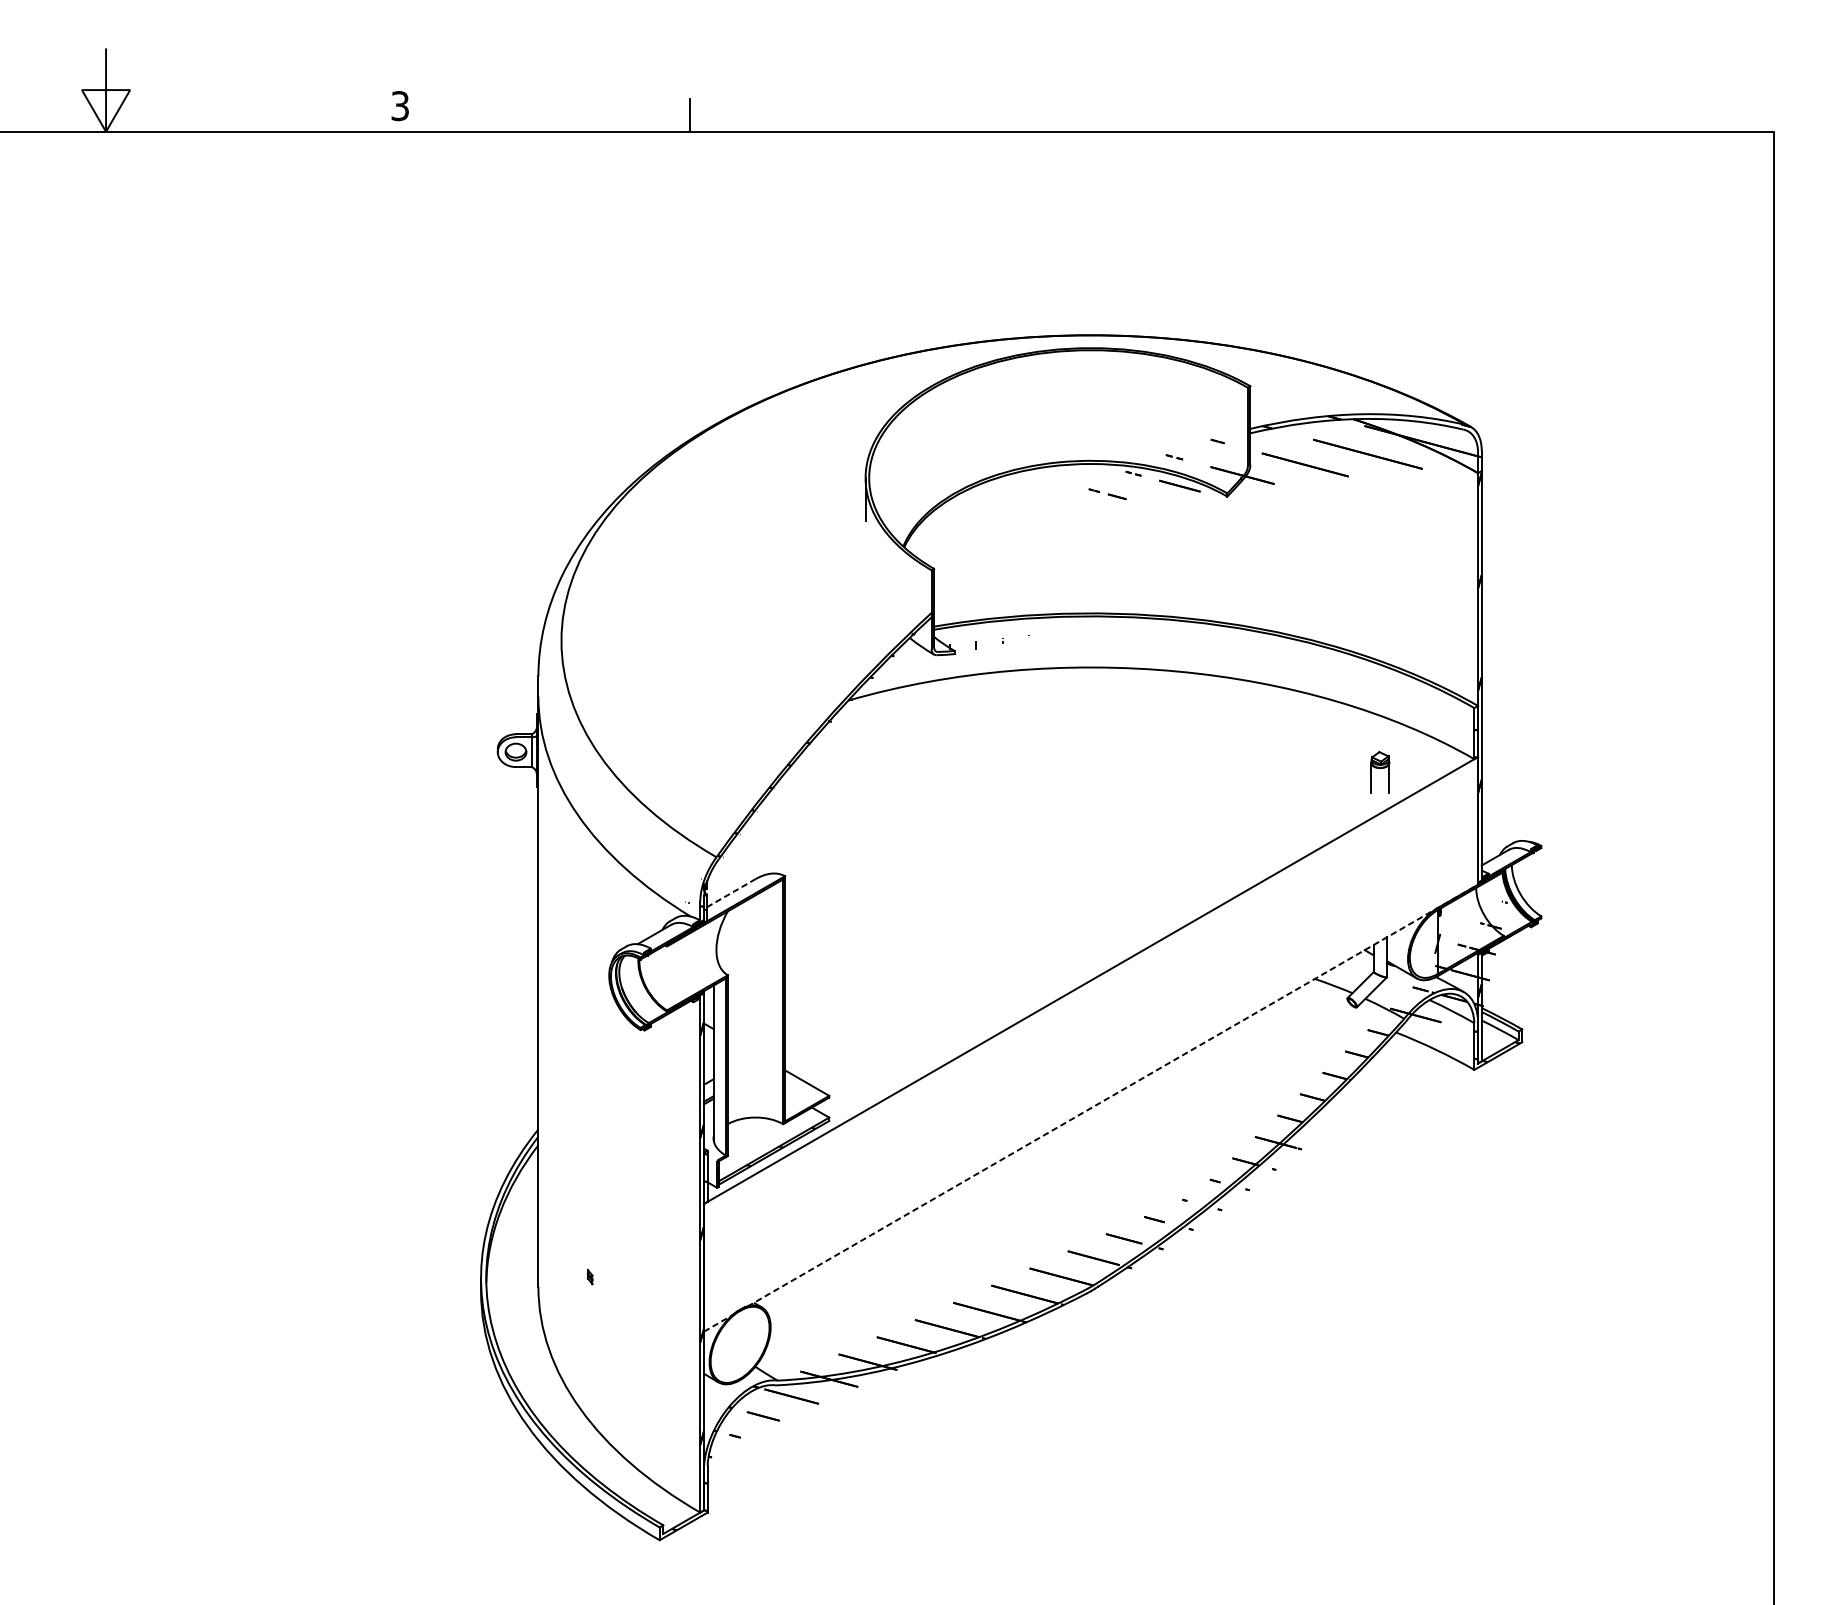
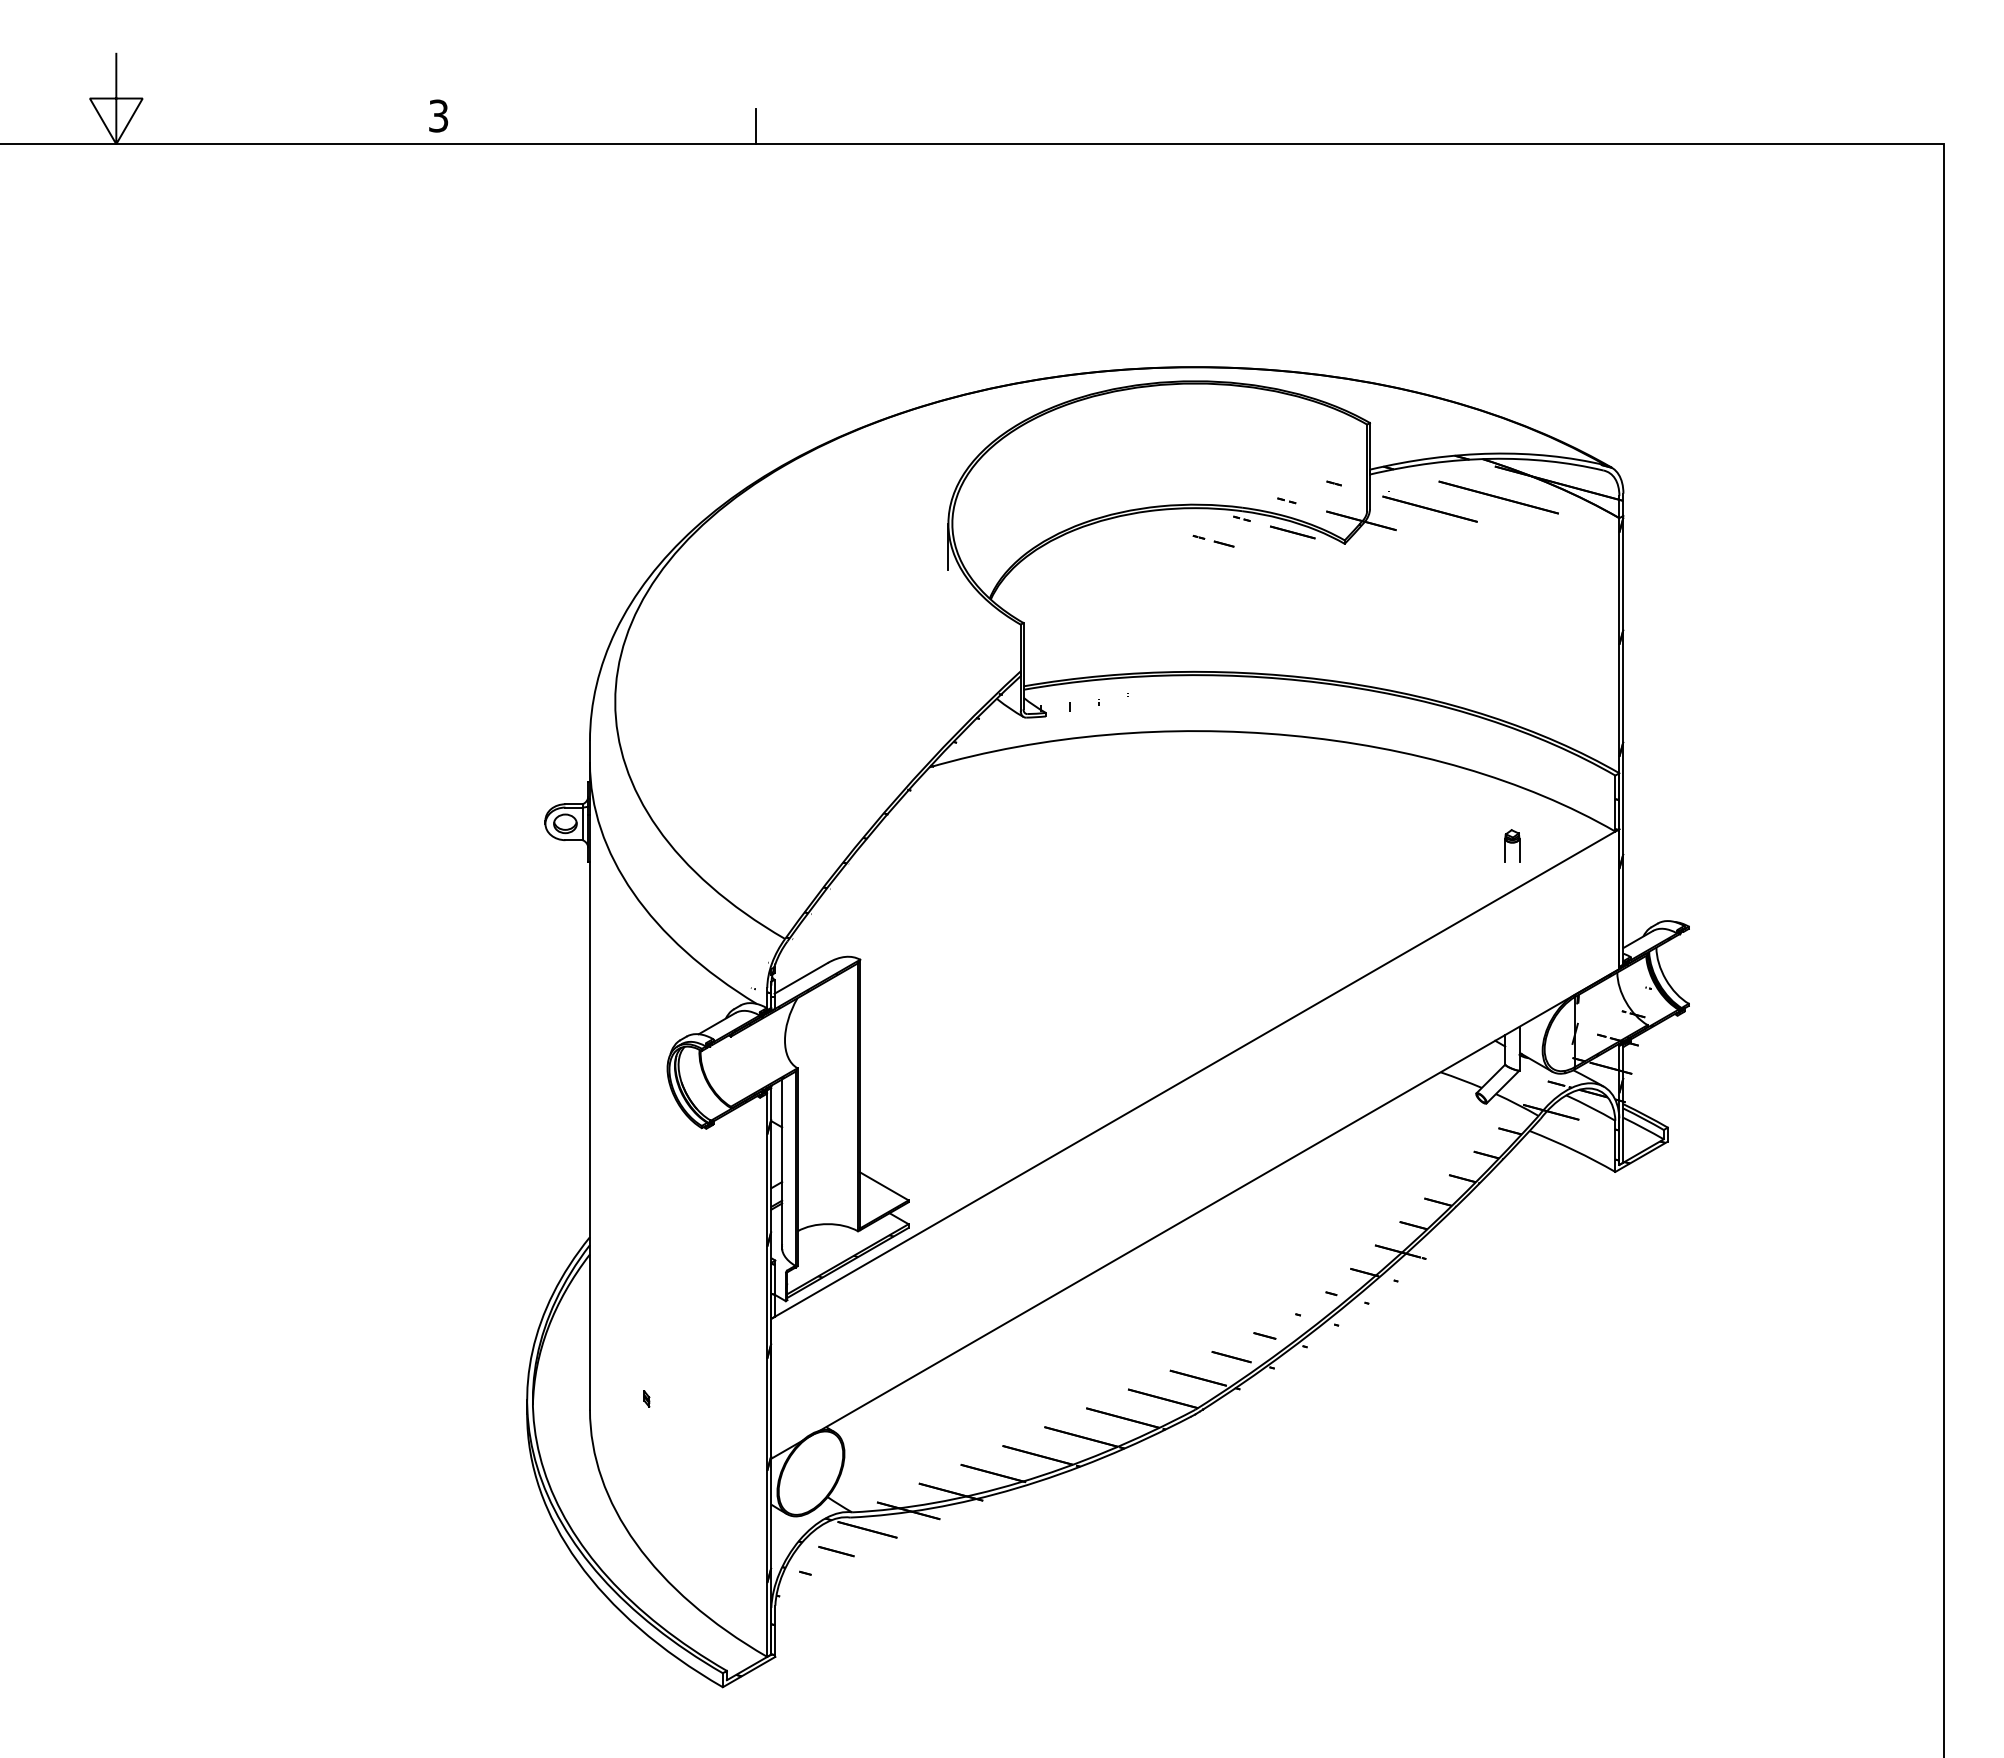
part: (1380, 771) -> (1512, 845), size x0.71
line: (731, 893) -> (801, 978), dashed -> solid
line: (1091, 1107) -> (1195, 1213), dashed -> solid

